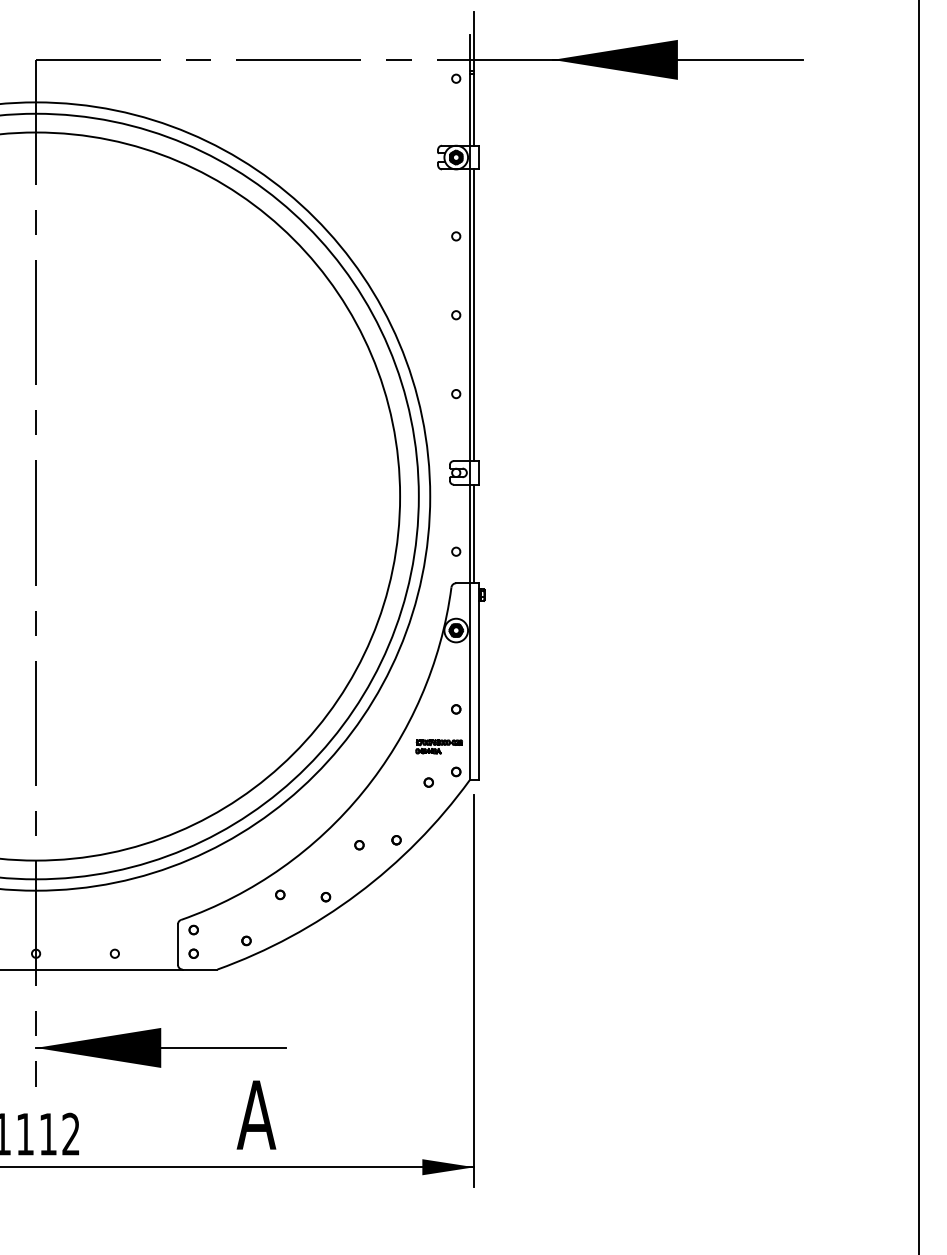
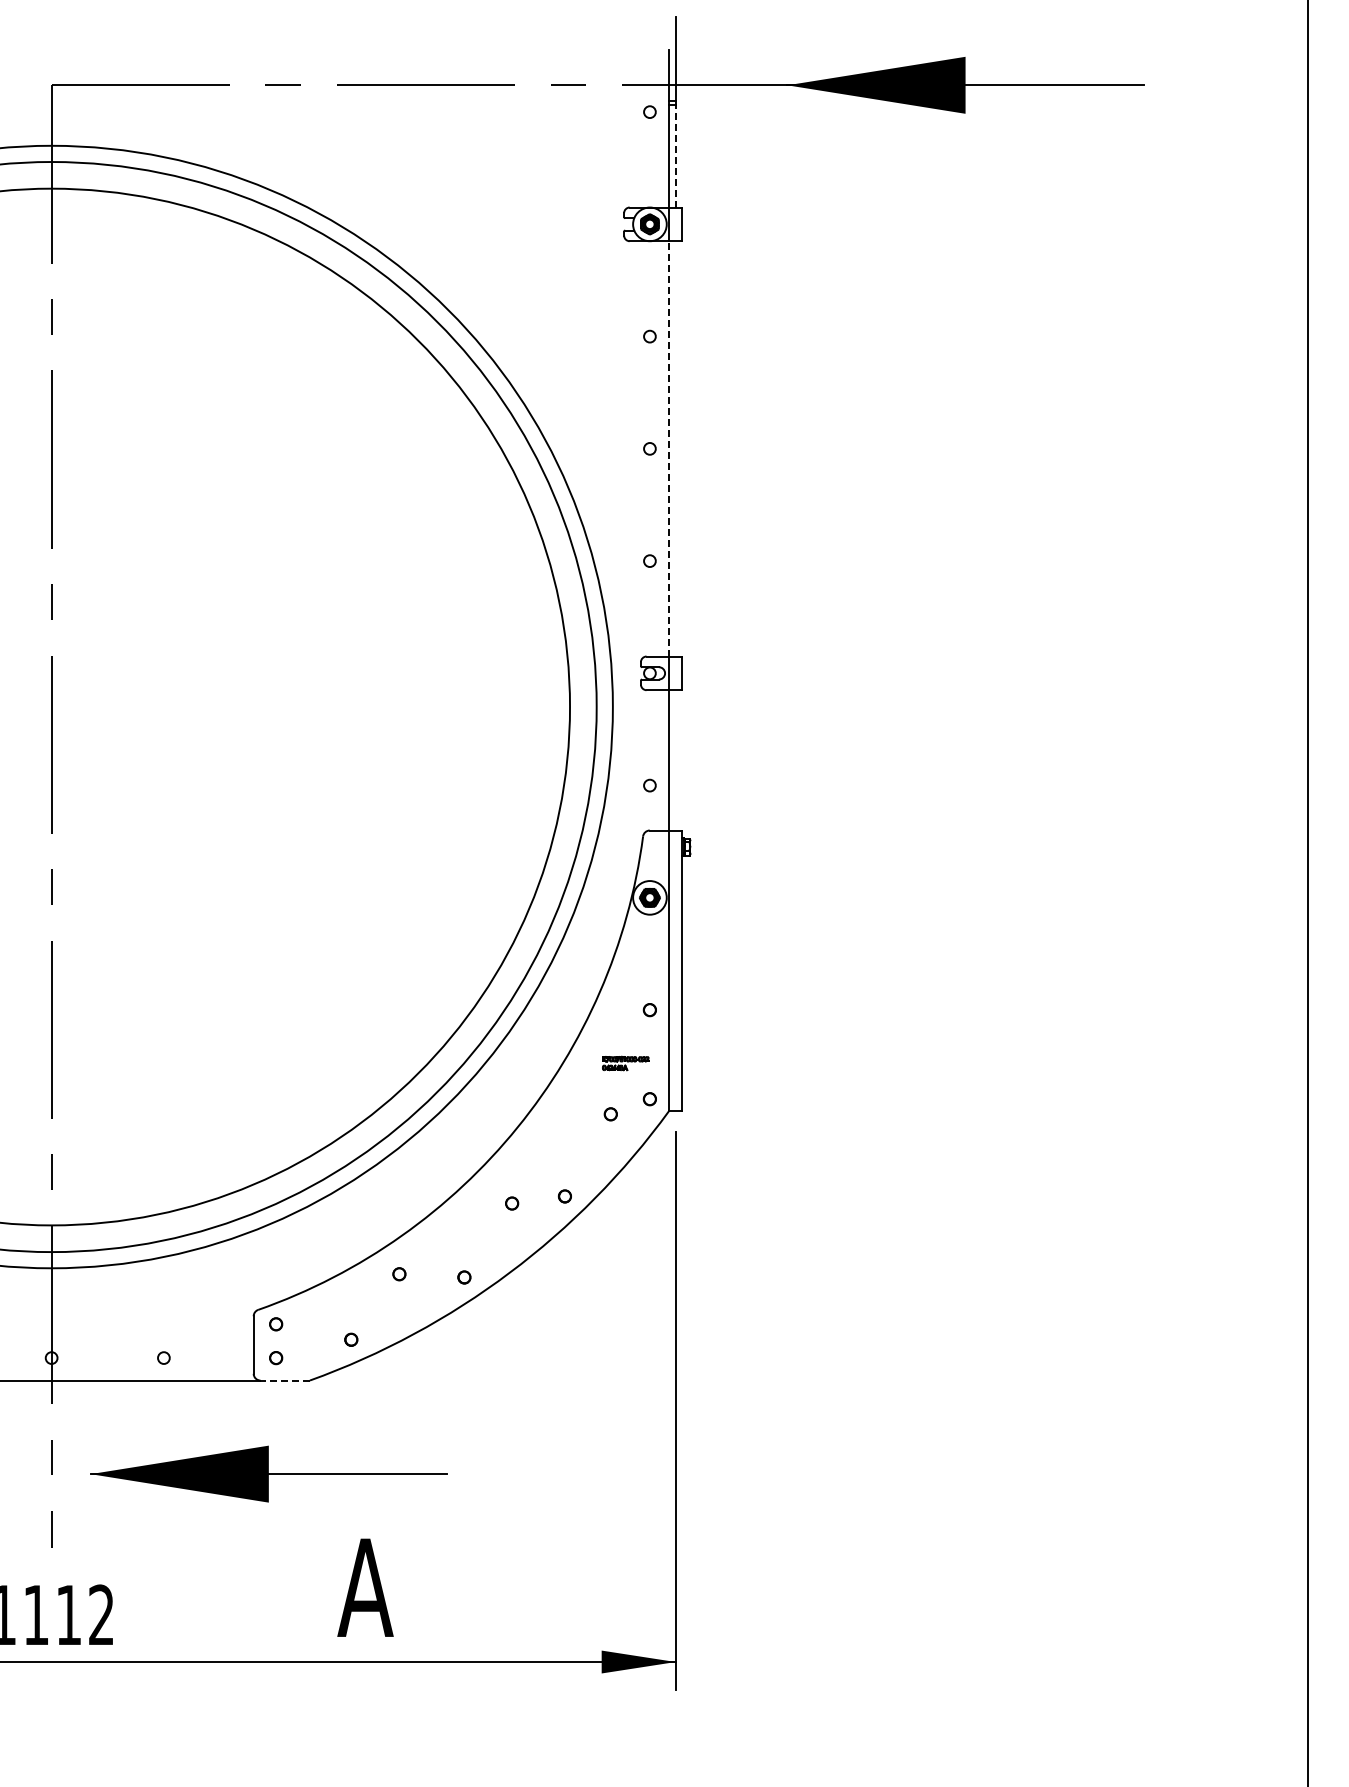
line: (474, 109) -> (675, 155), solid -> dashed
line: (469, 314) -> (669, 448), solid -> dashed
line: (474, 314) -> (675, 448), removed
line: (474, 534) -> (675, 760), removed
part: (439, 746) -> (625, 1063), size x0.7
line: (200, 969) -> (285, 1380), solid -> dashed
part: (160, 1047) -> (268, 1473), moved

